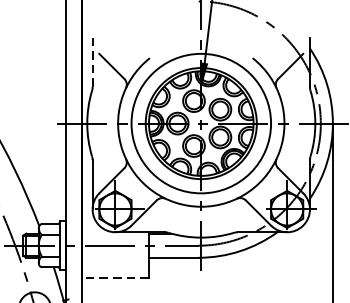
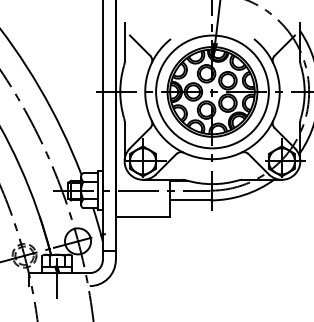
line: (92, 62) -> (124, 42), dashed -> solid
line: (114, 277) -> (142, 216), dashed -> solid

